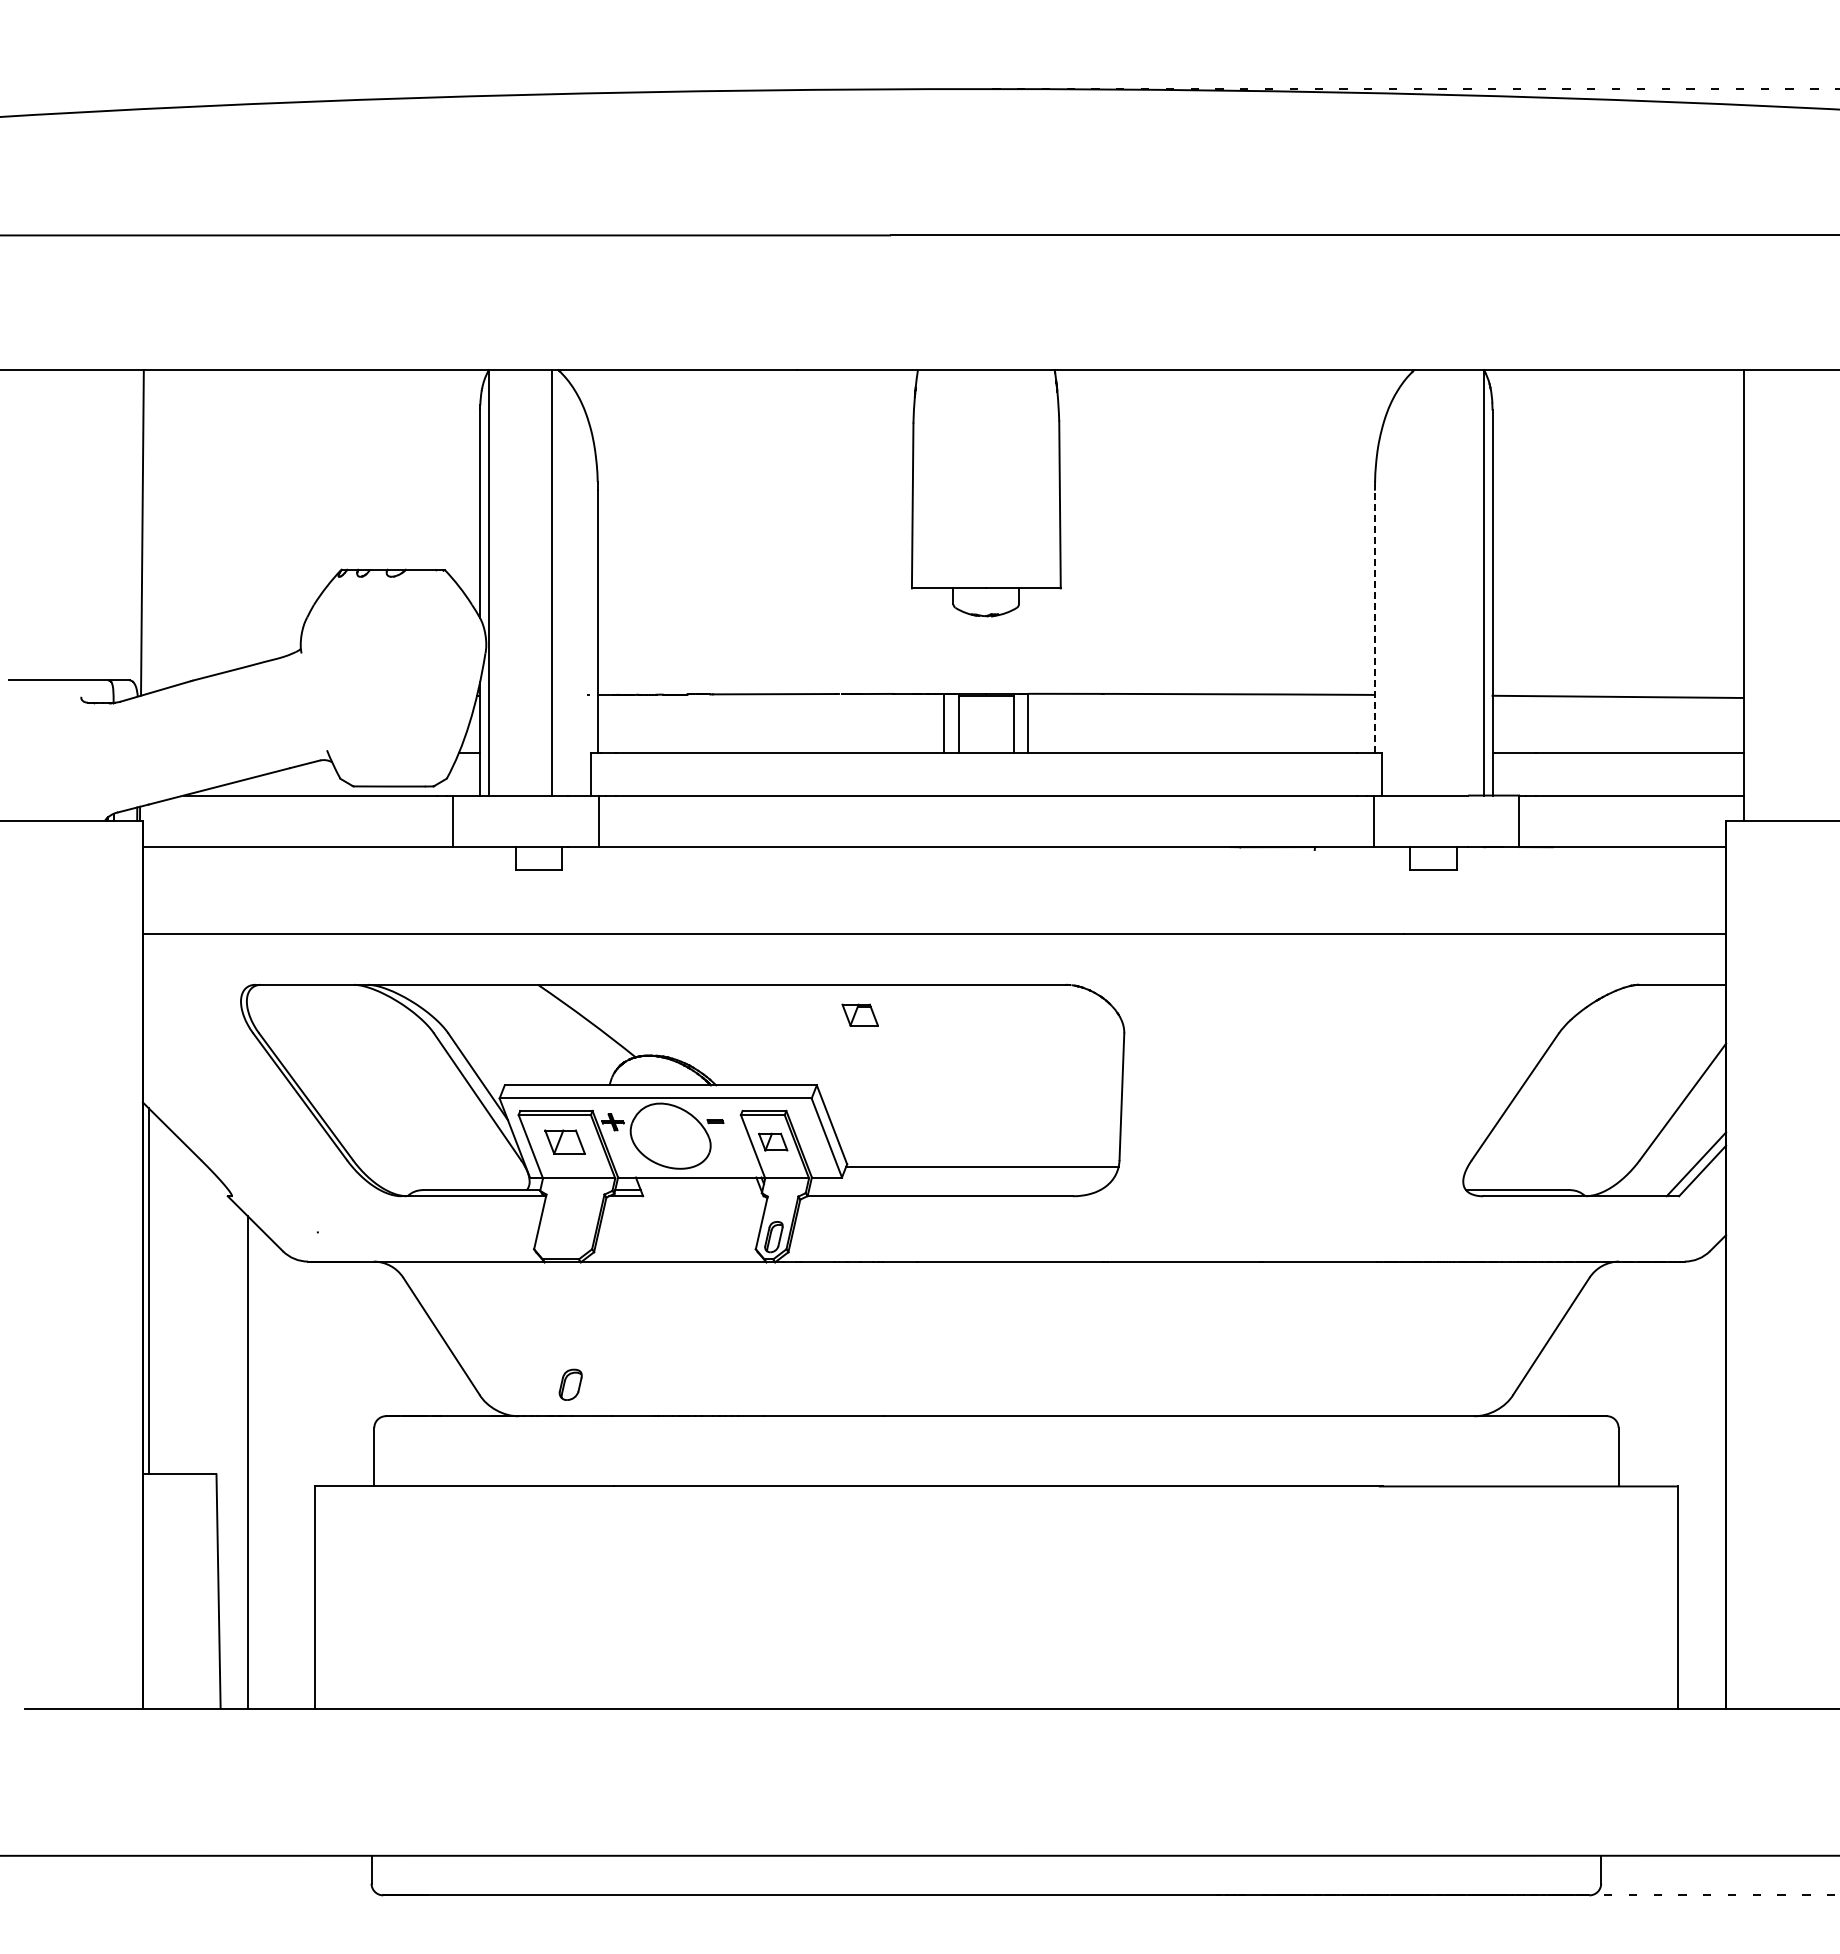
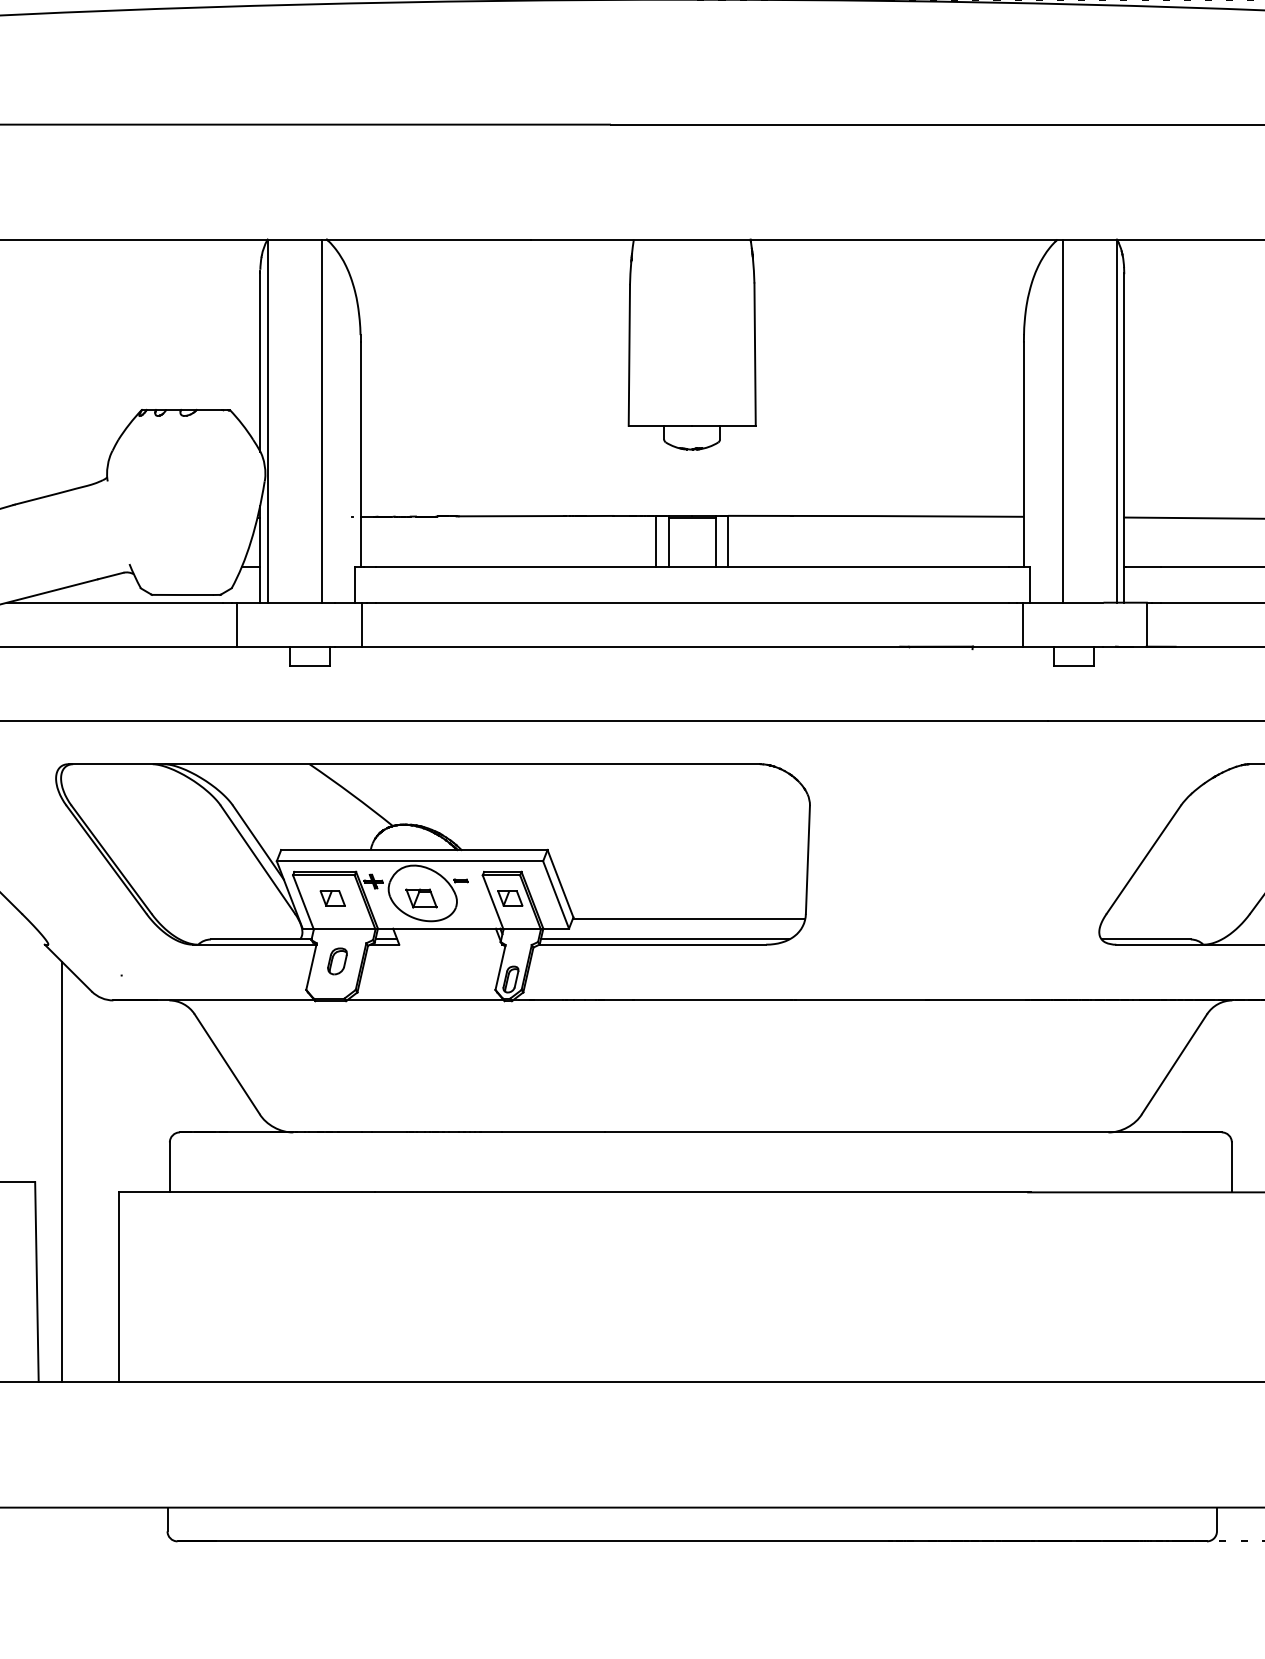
line: (1420, 582) -> (1062, 420), added
line: (1374, 621) -> (1023, 454), dashed -> solid
part: (859, 1014) -> (420, 897), moved
part: (565, 1141) -> (333, 897), size x0.71
line: (954, 1190) -> (665, 939), added
part: (570, 1384) -> (337, 961), moved

